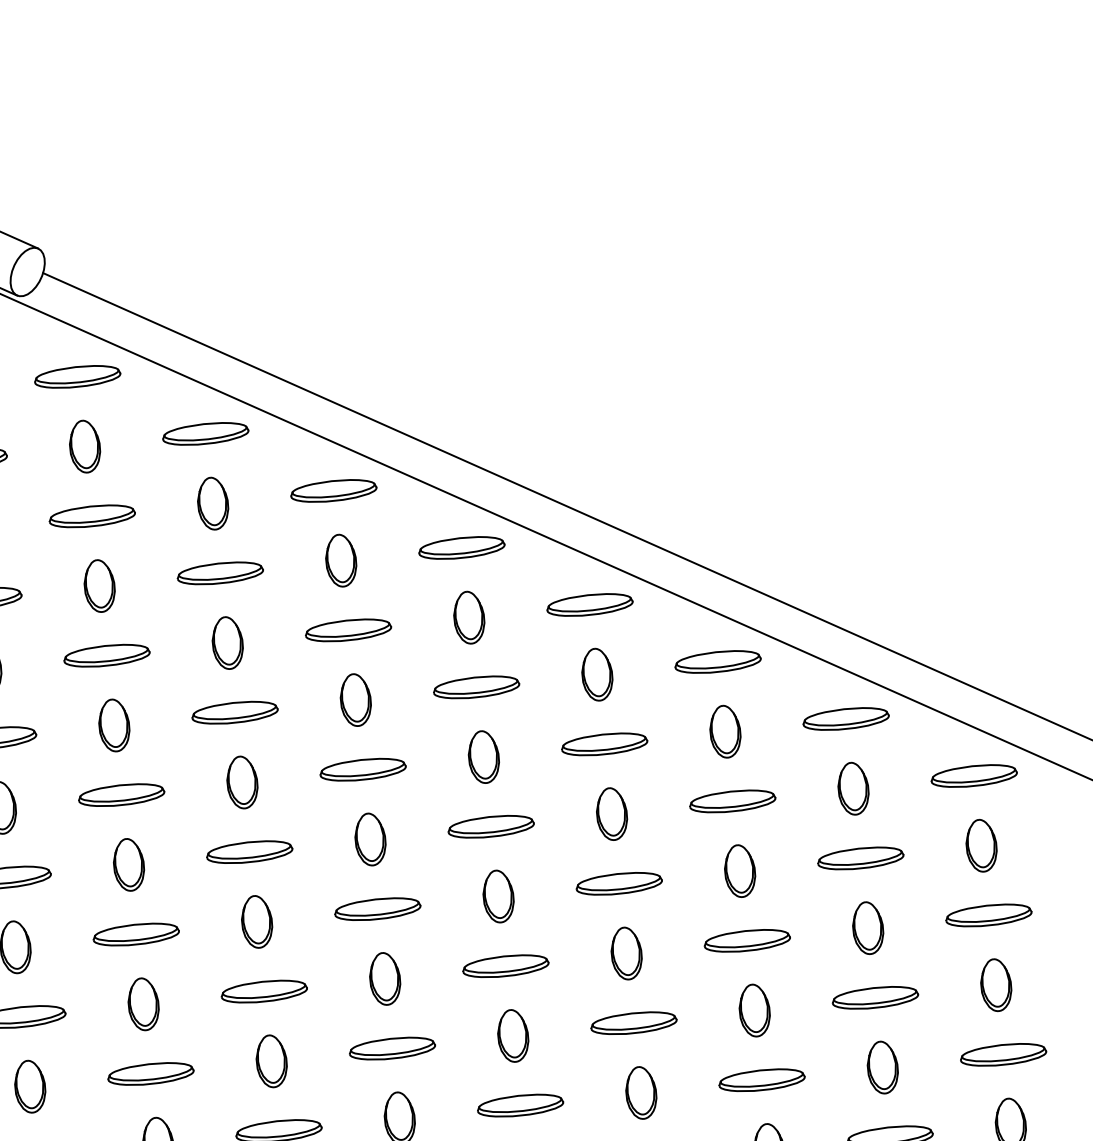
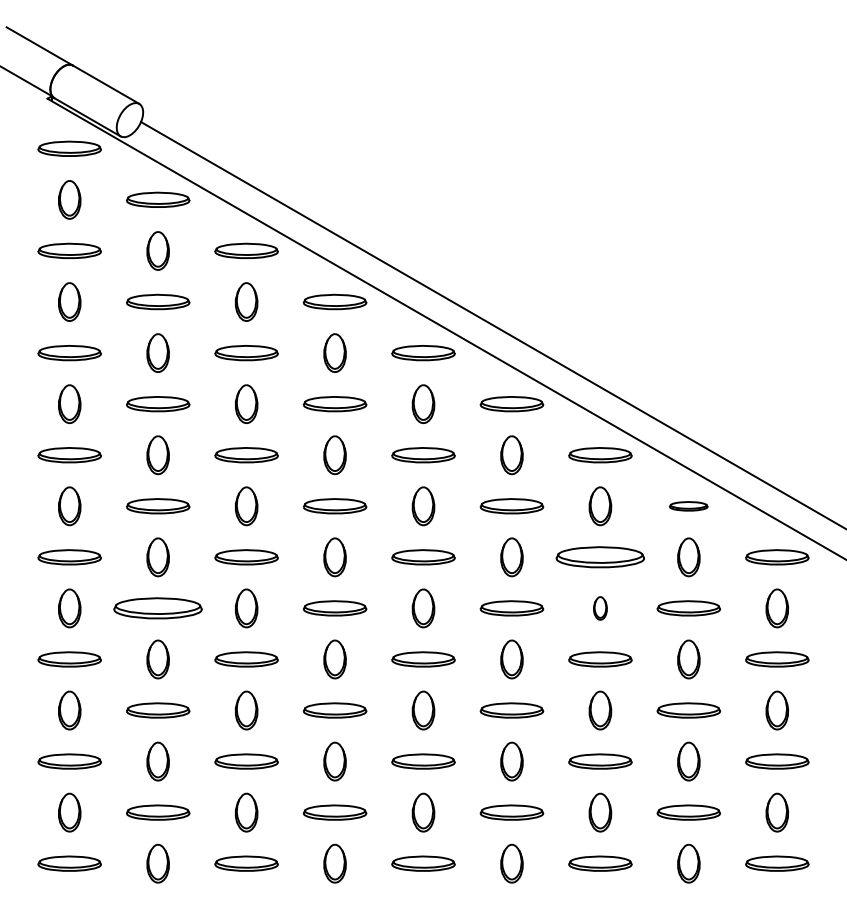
part: (845, 719) -> (688, 506), size x0.6
part: (732, 801) -> (600, 557), size x1.4
part: (740, 871) -> (600, 608), size x0.6
part: (136, 934) -> (158, 608), size x1.4

